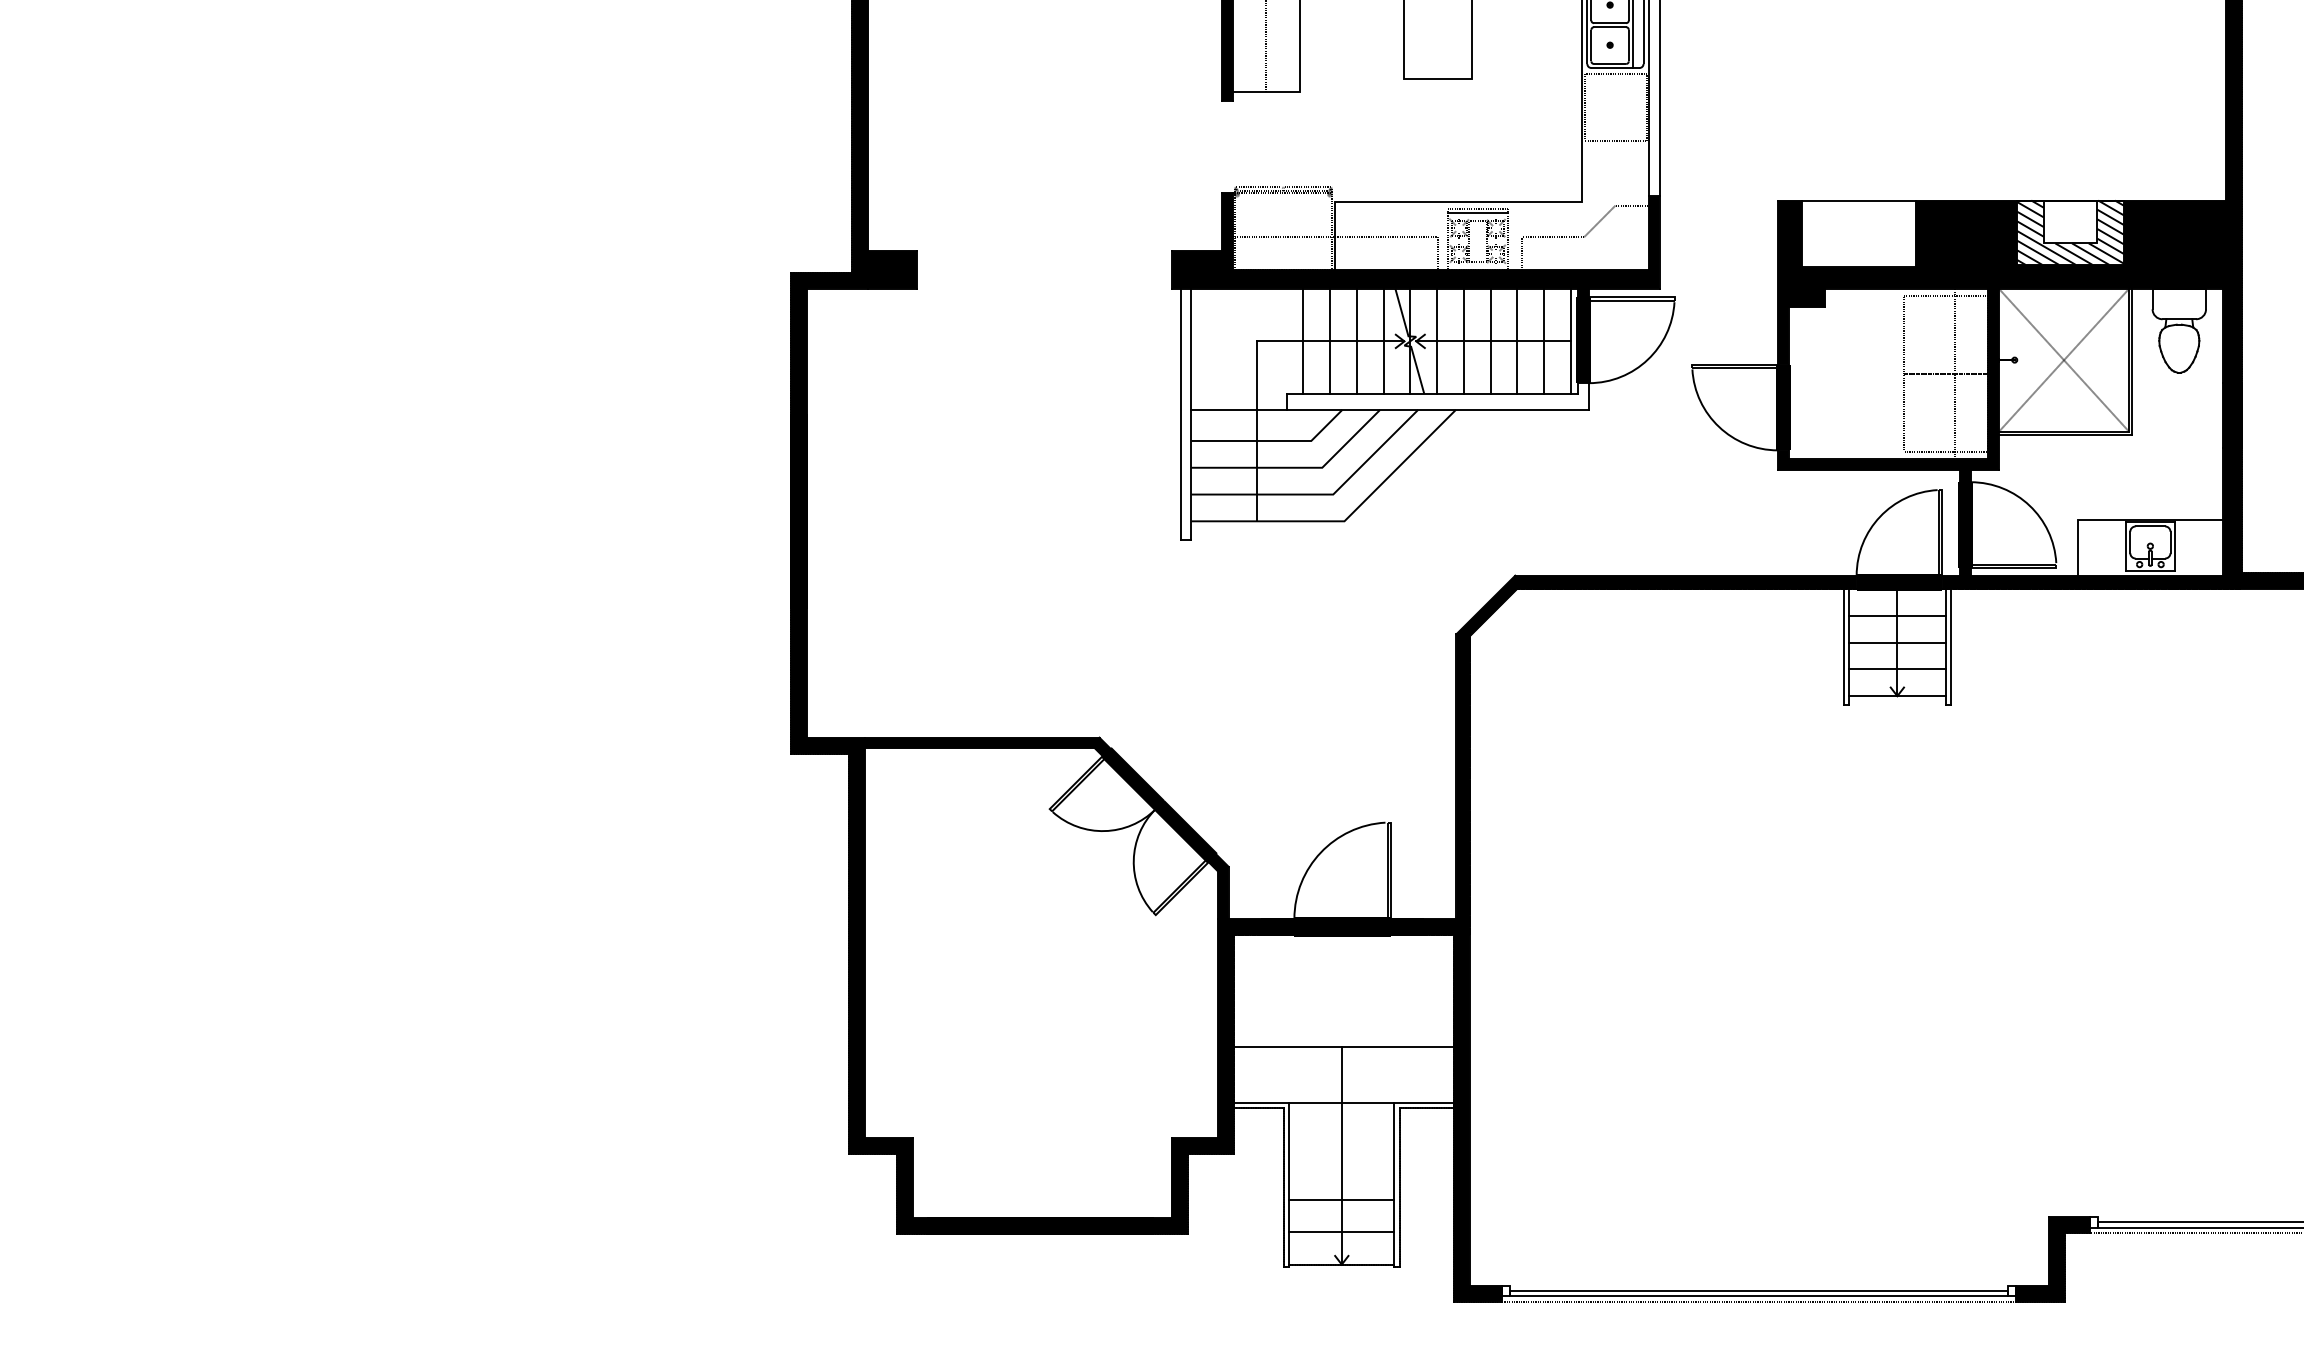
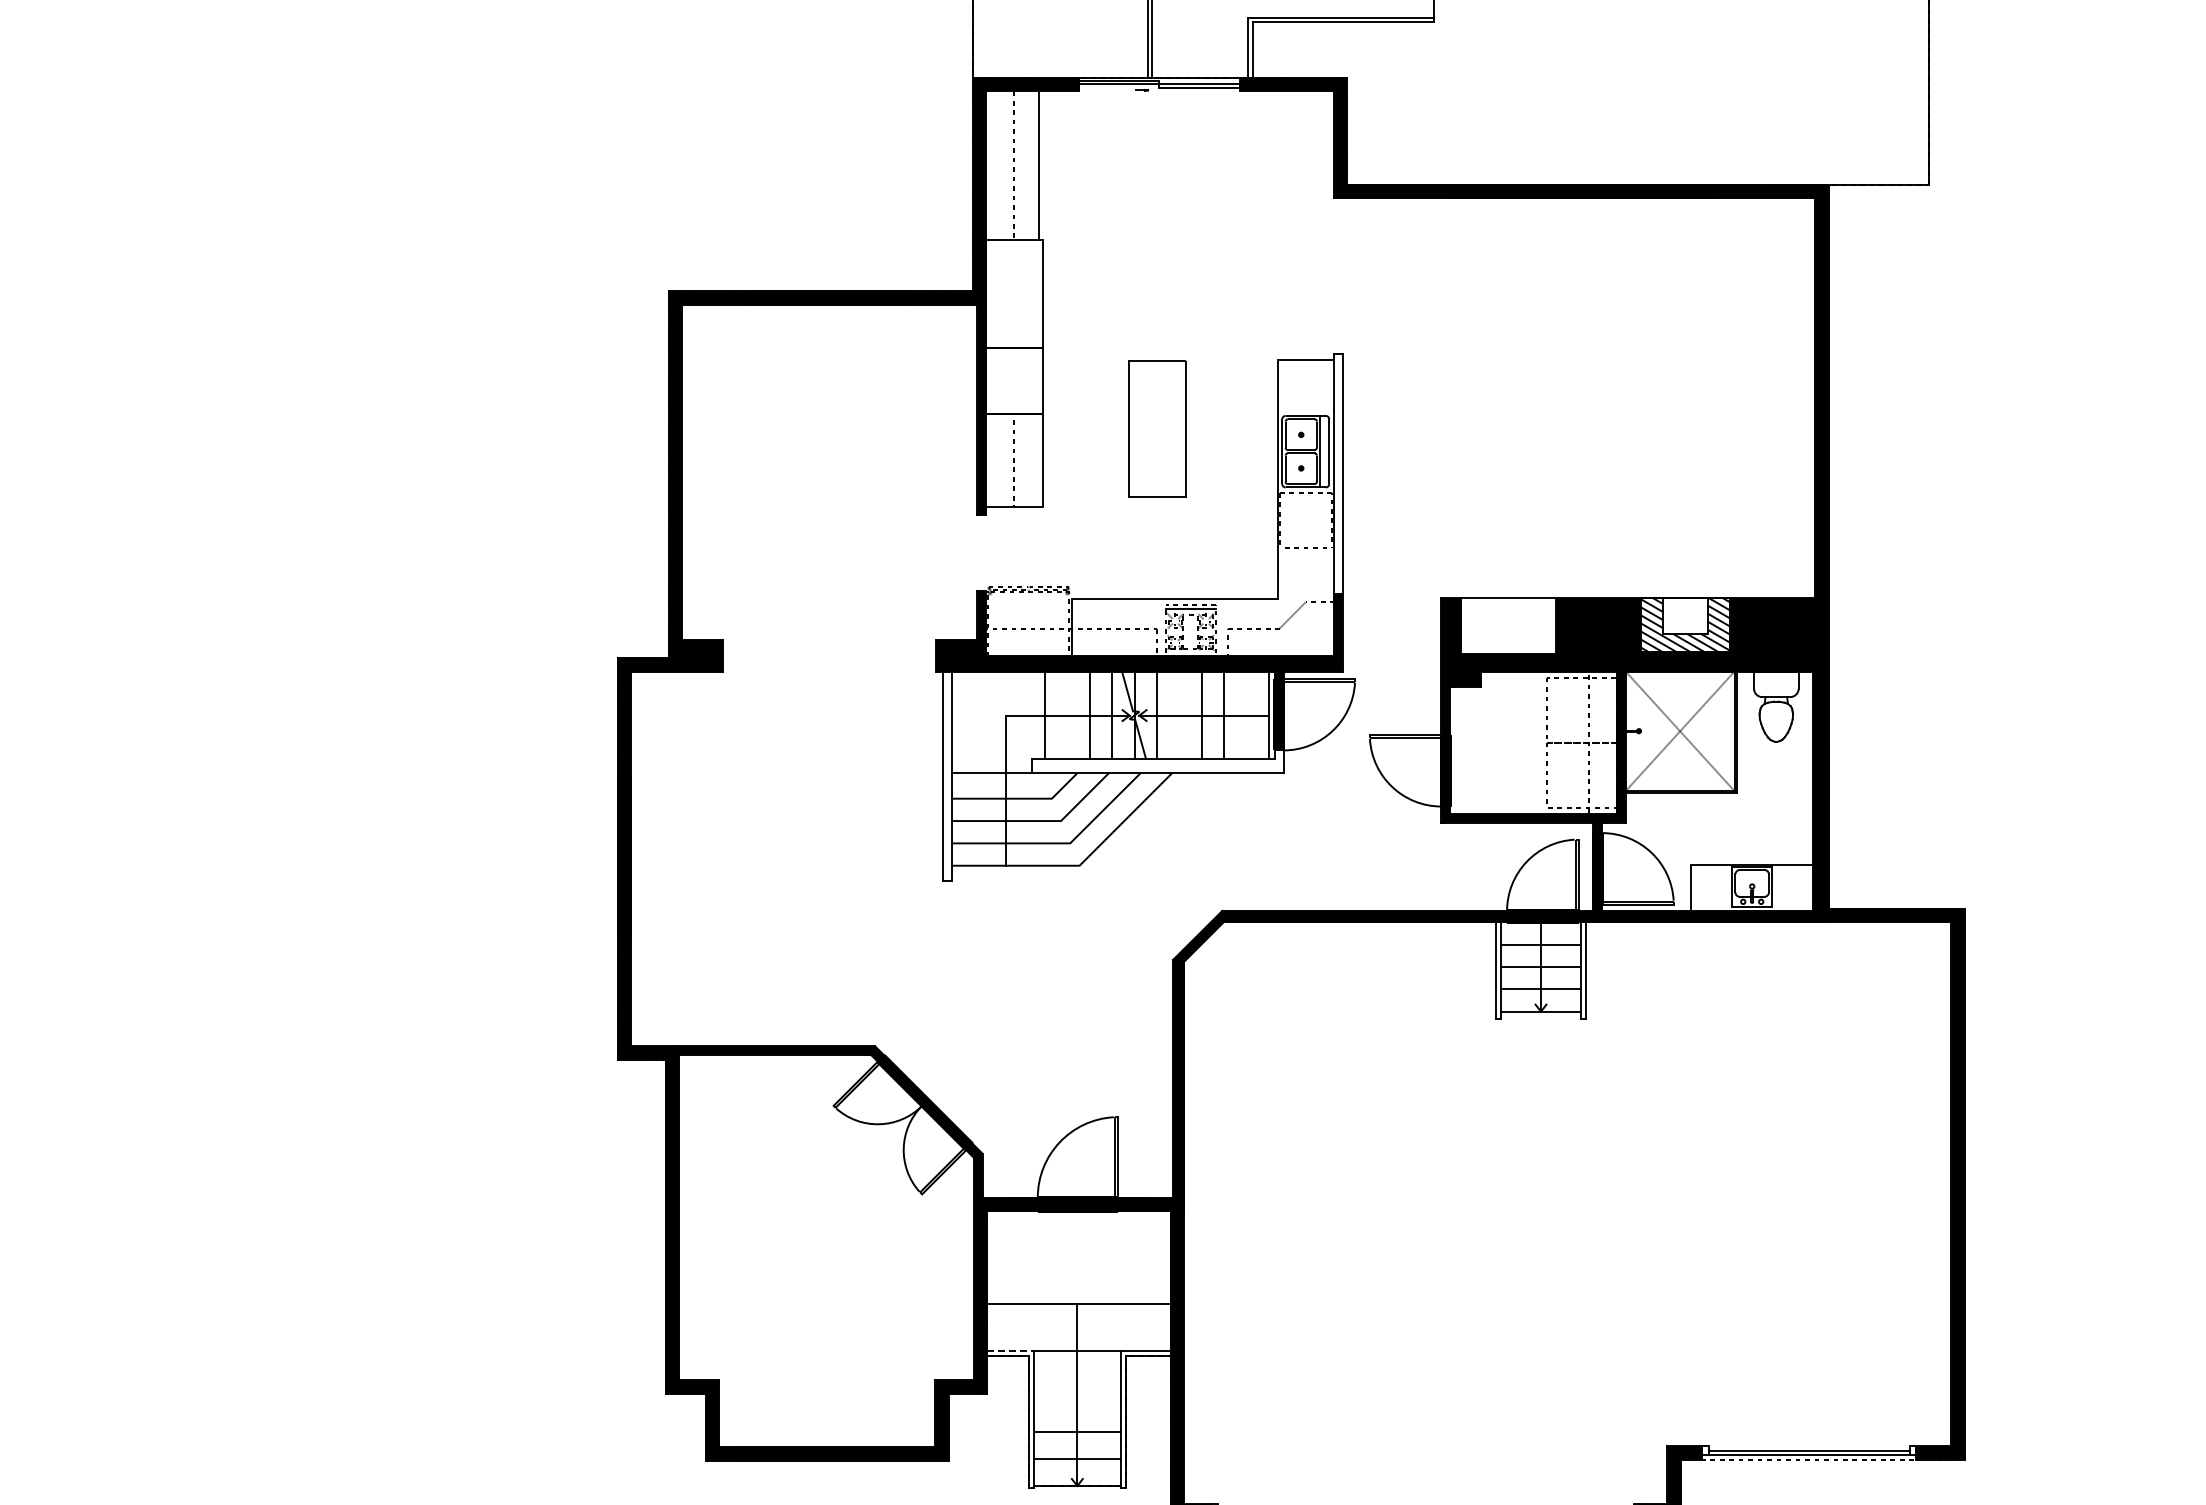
line: (1329, 341) -> (1067, 715), removed
line: (1464, 341) -> (1179, 715), removed
line: (1544, 341) -> (1246, 715), removed
line: (1261, 1103) -> (1010, 1351), solid -> dashed

